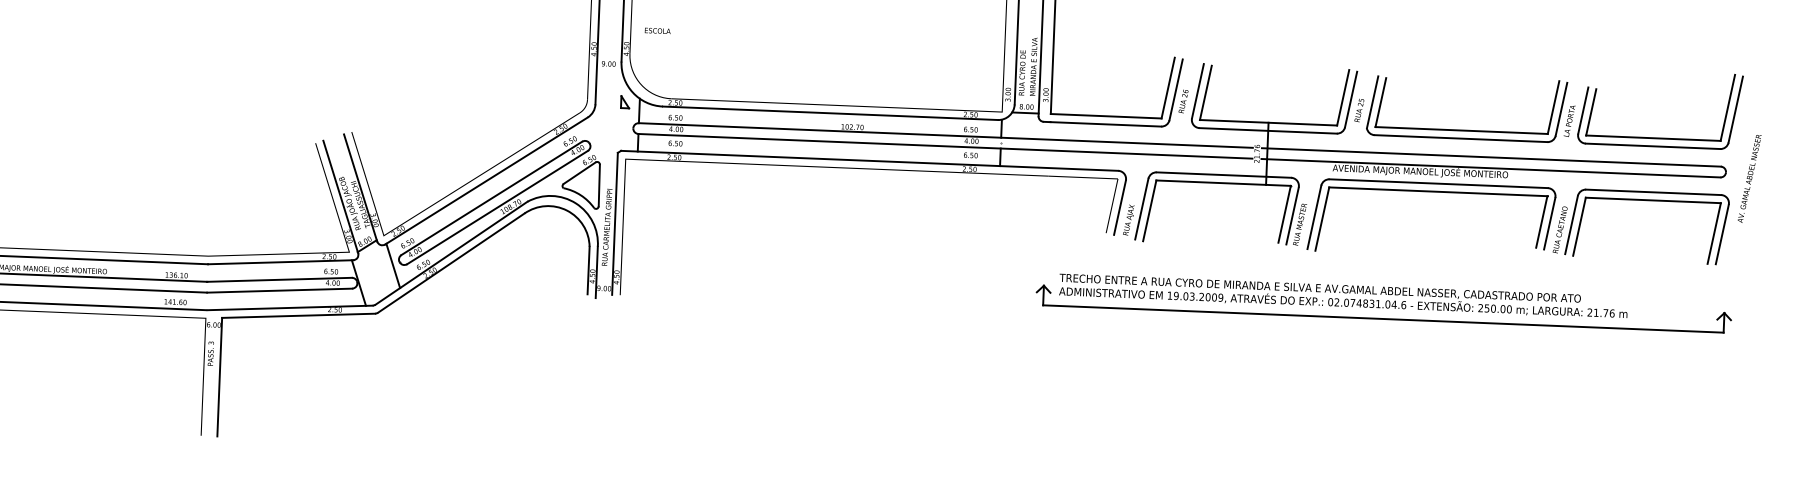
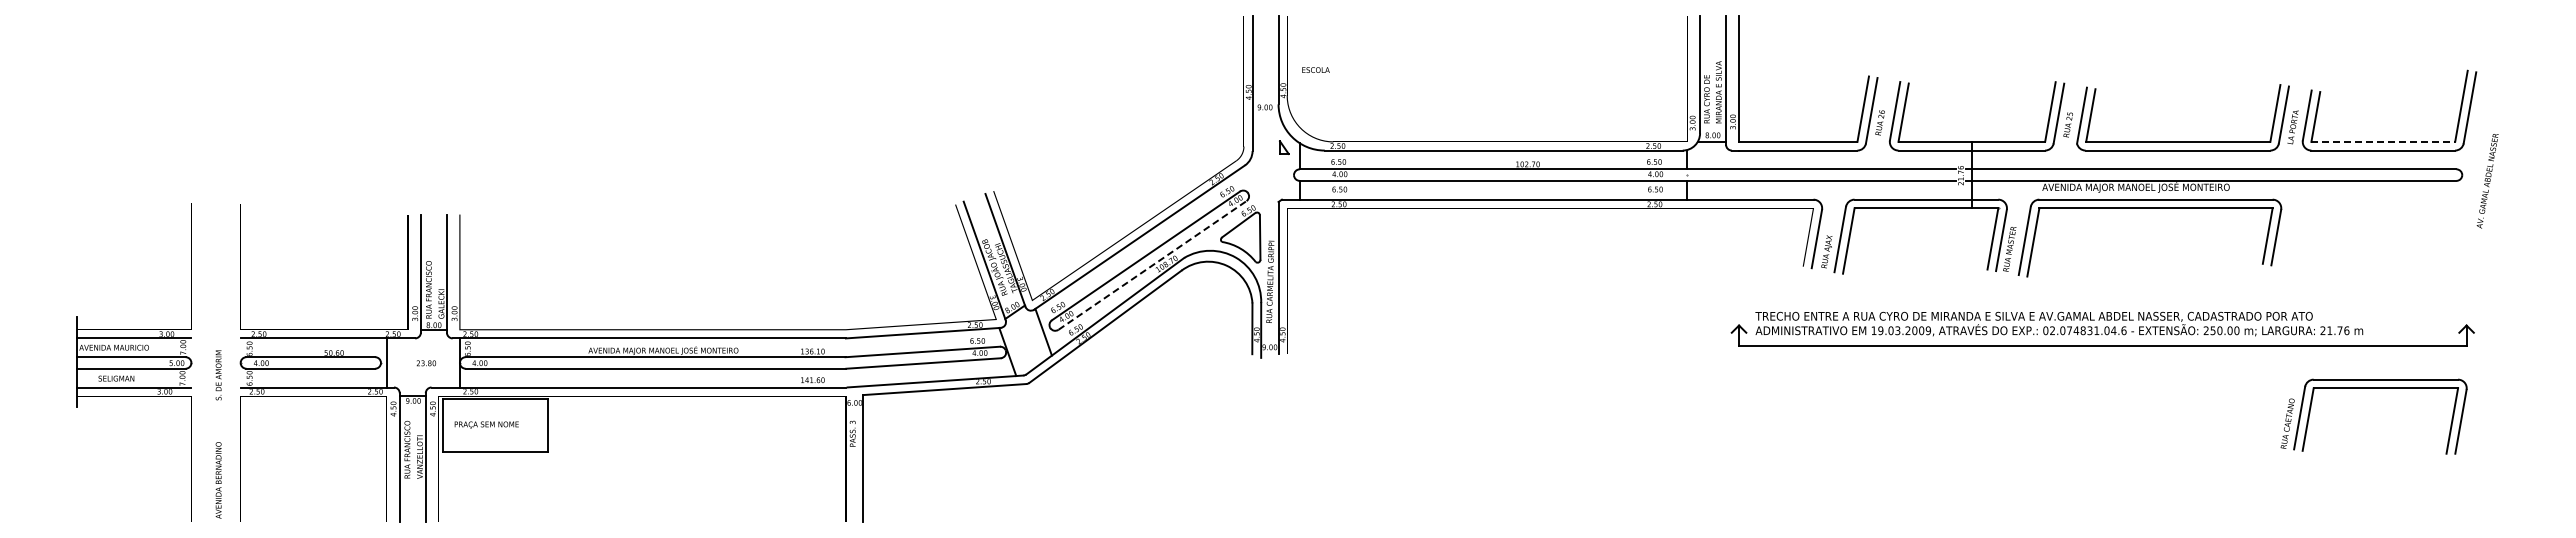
line: (1653, 137) -> (2383, 141), solid -> dashed
part: (1641, 200) -> (2373, 388), moved
line: (497, 207) -> (1152, 265), solid -> dashed

